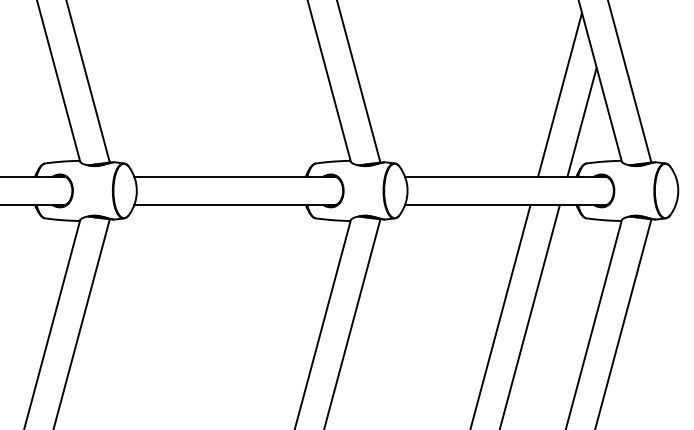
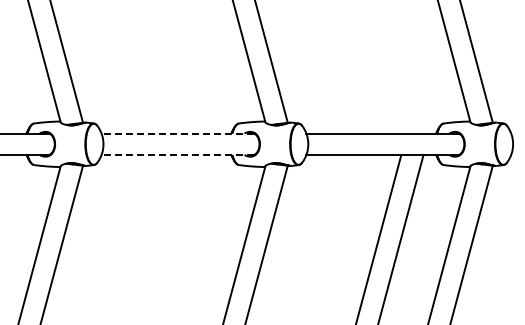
line: (559, 94) -> (423, 71), removed
line: (582, 122) -> (440, 92), removed
line: (234, 176) -> (177, 133), solid -> dashed
line: (234, 205) -> (177, 155), solid -> dashed

